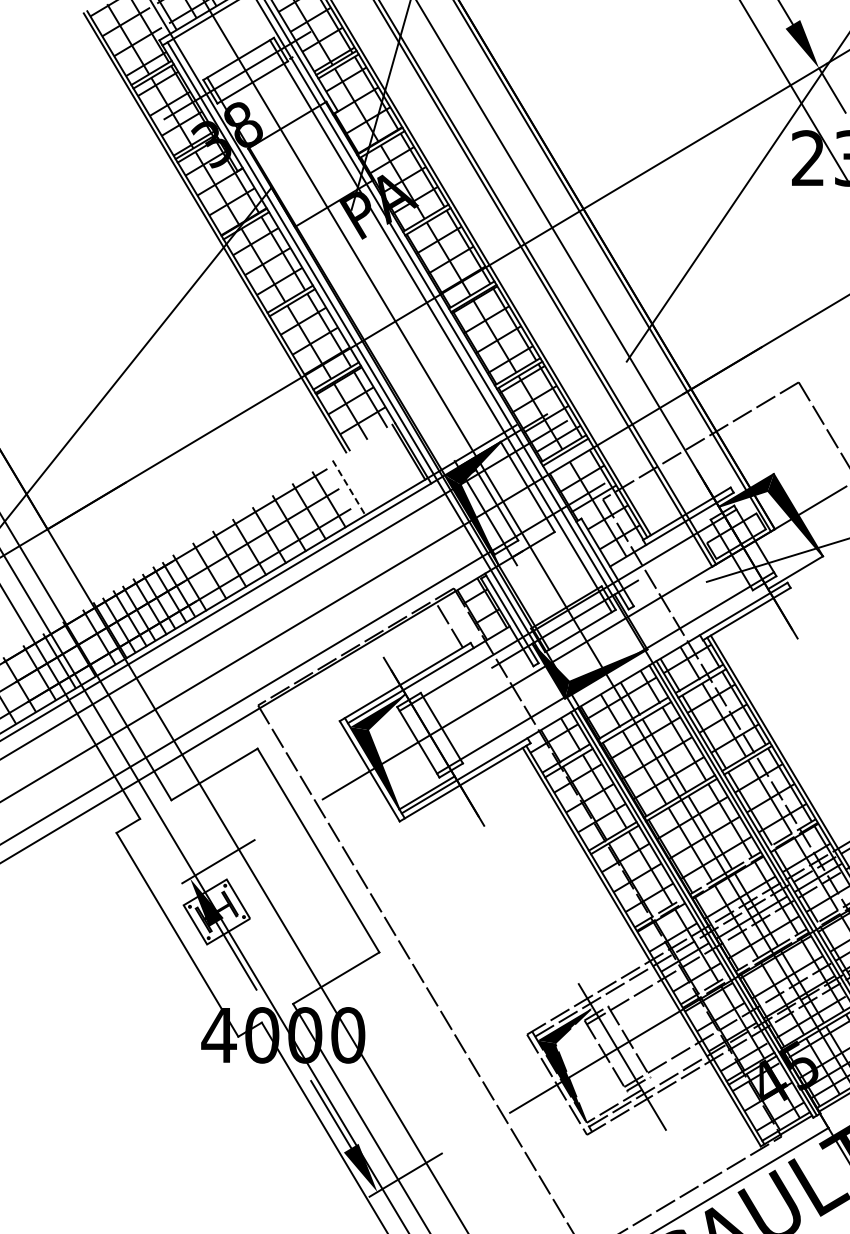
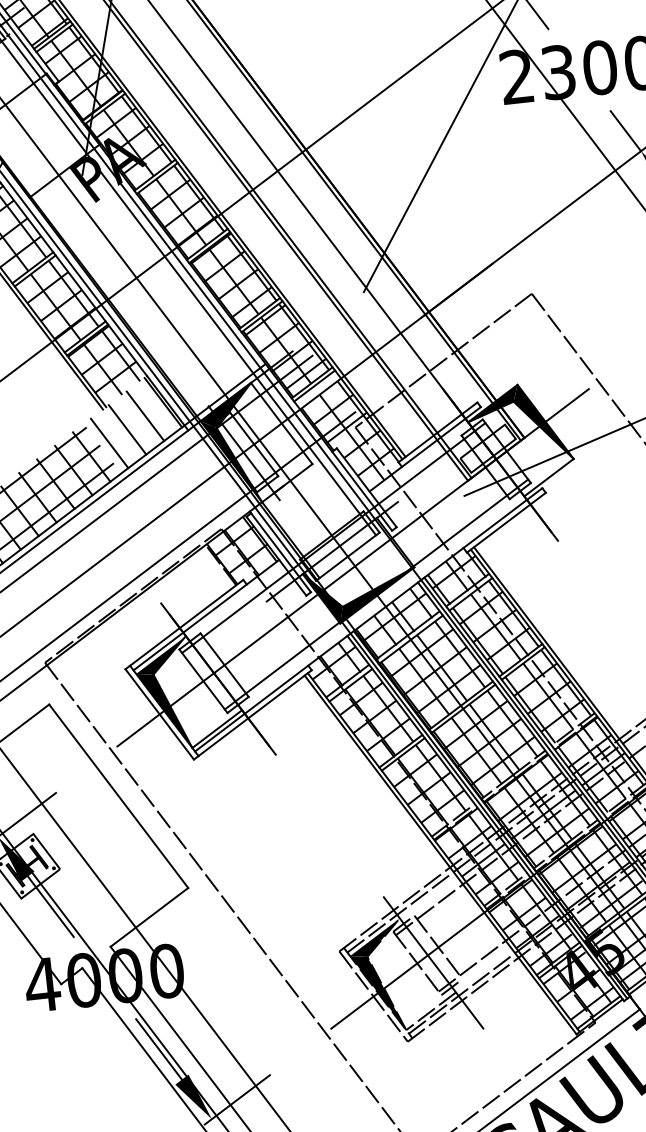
line: (388, 463) -> (145, 415), added
line: (368, 475) -> (127, 429), added
line: (349, 487) -> (109, 442), dashed -> solid
hatch: (456, 624) -> (227, 563), added

